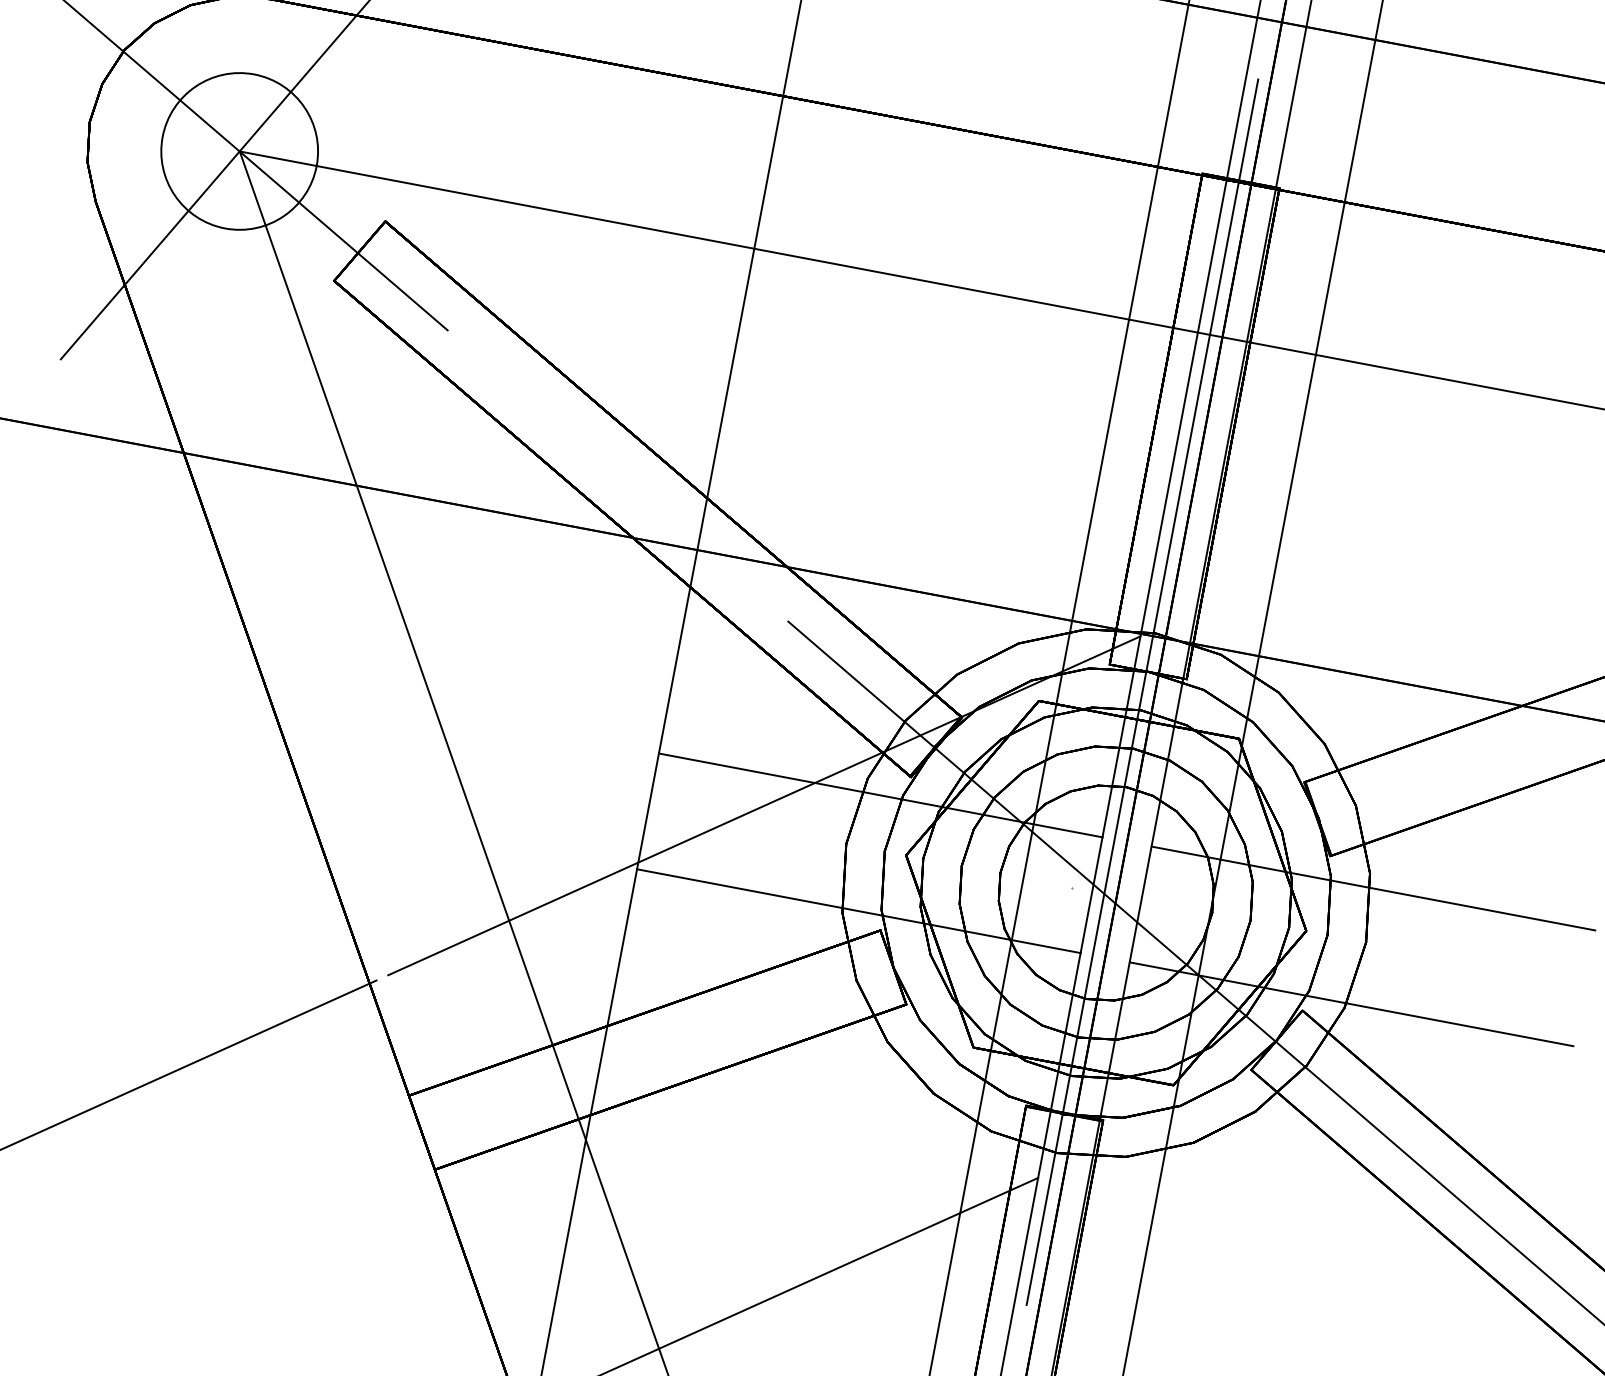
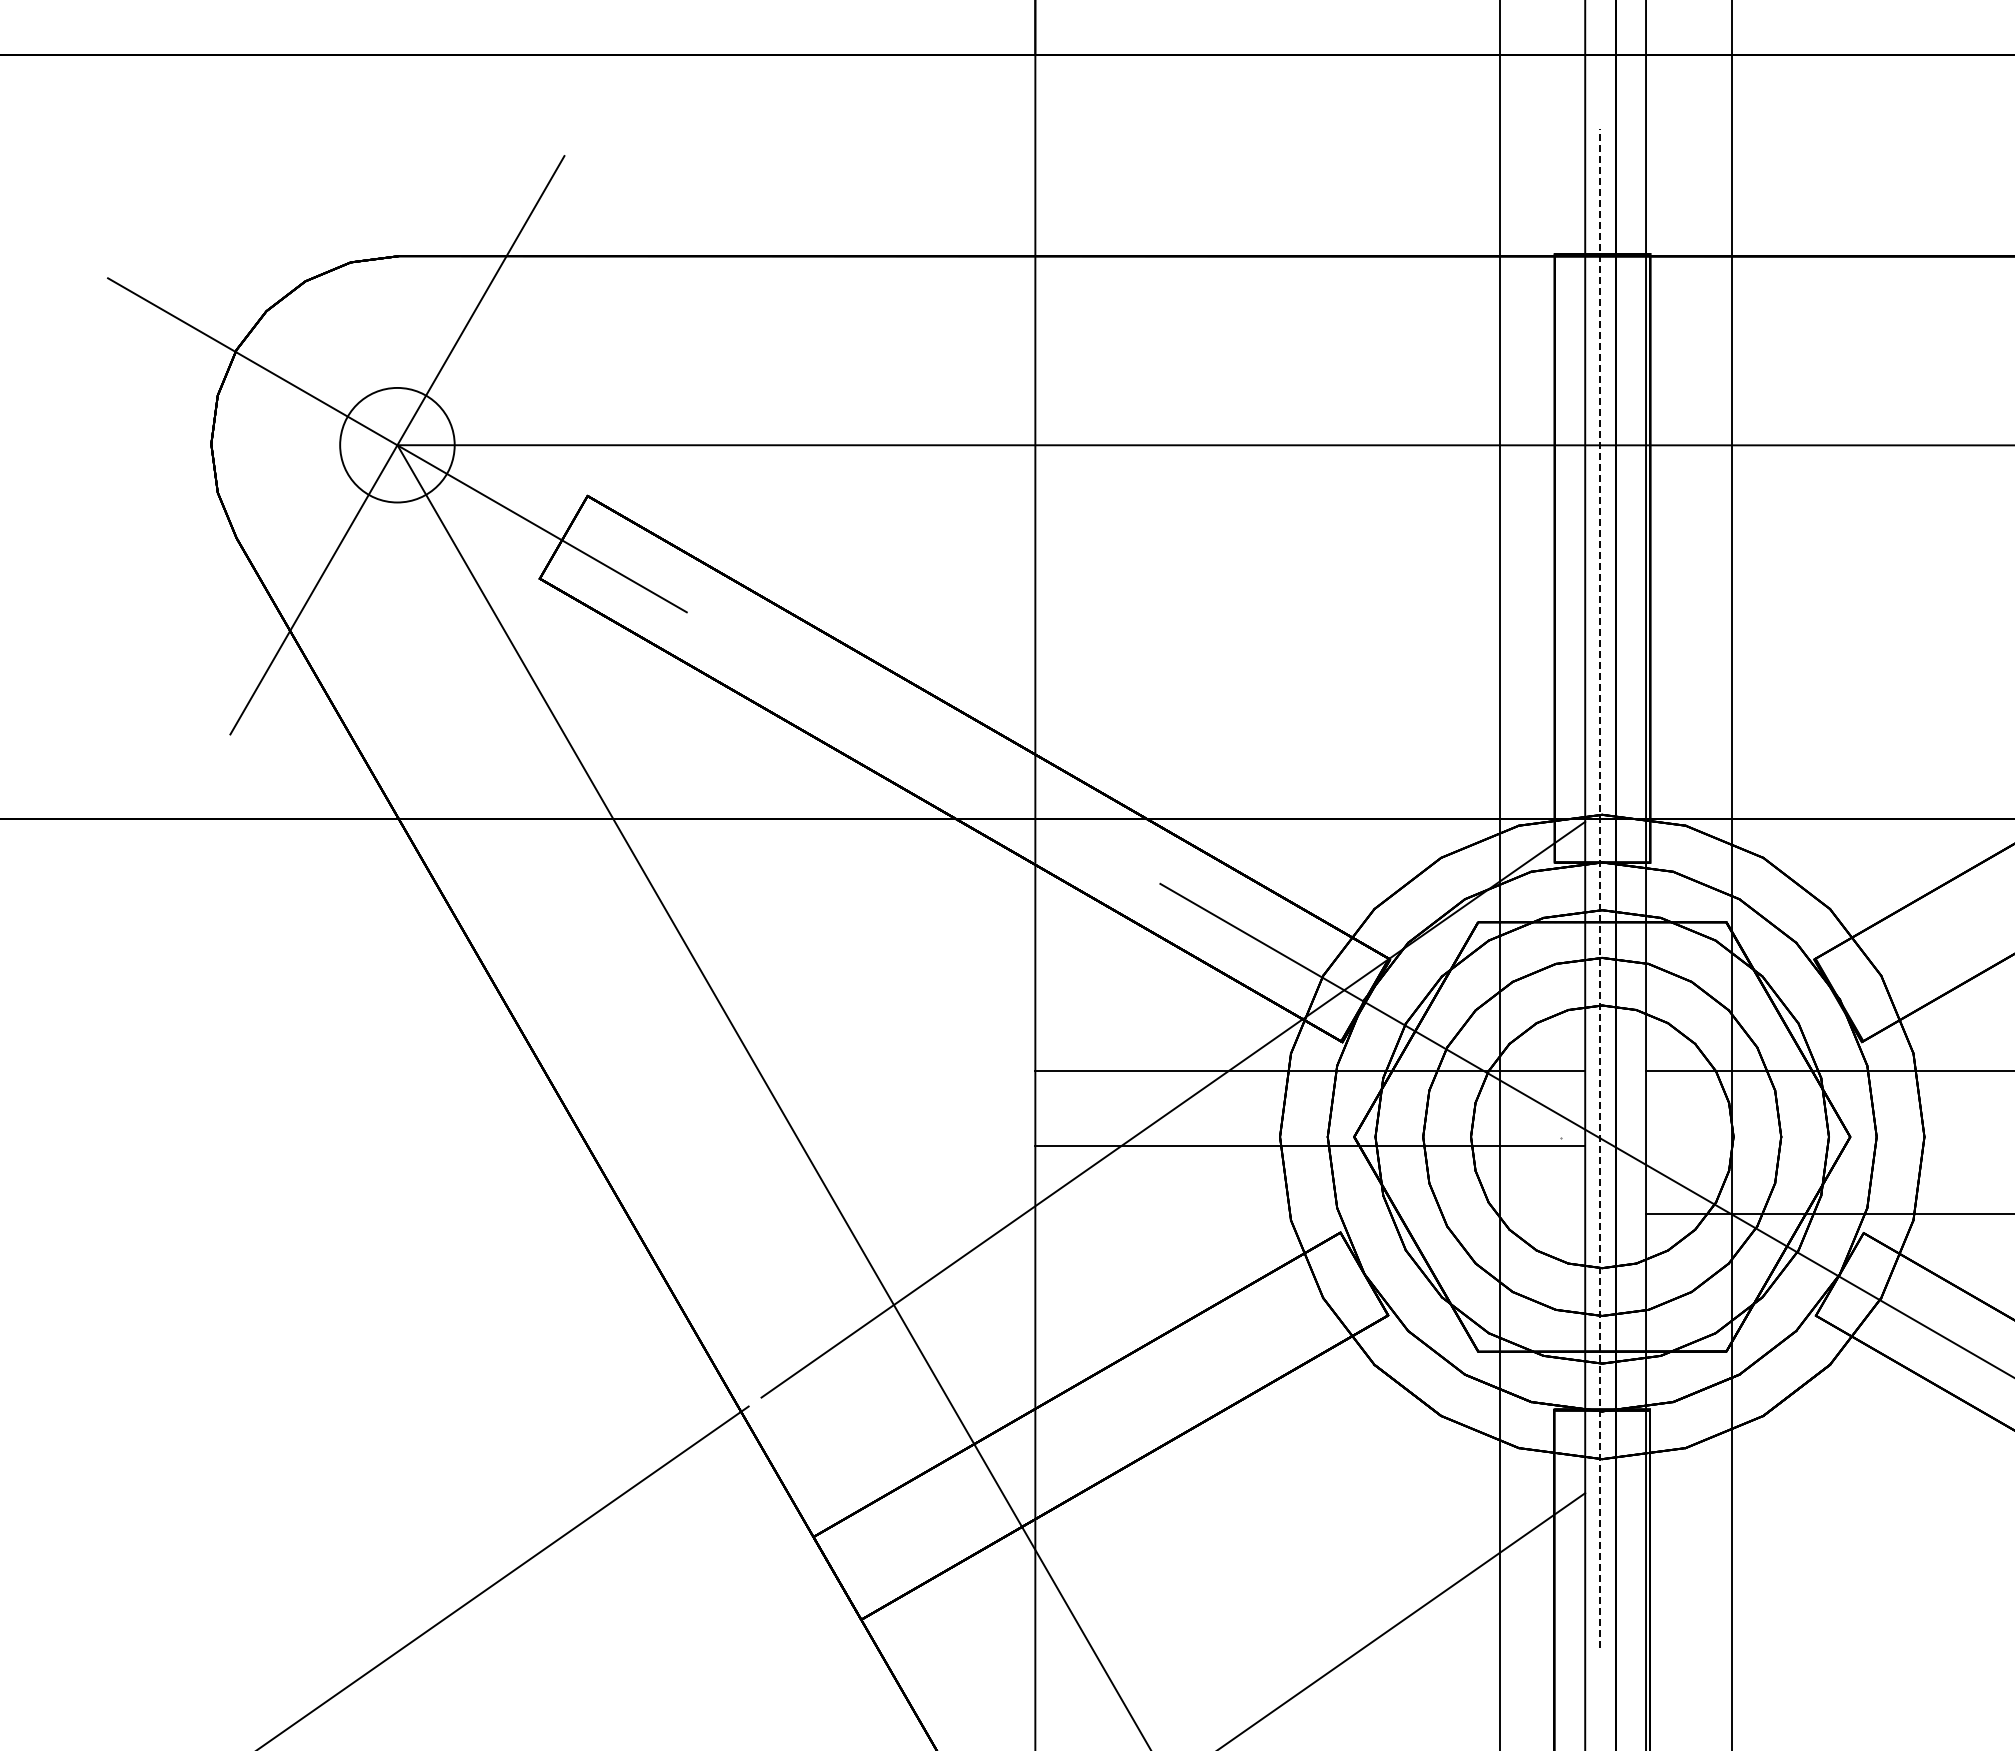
circle: (239, 150) -> (396, 444), size x0.6
line: (1142, 692) -> (1600, 888), solid -> dashed
line: (859, 911) -> (1310, 1146), moved

